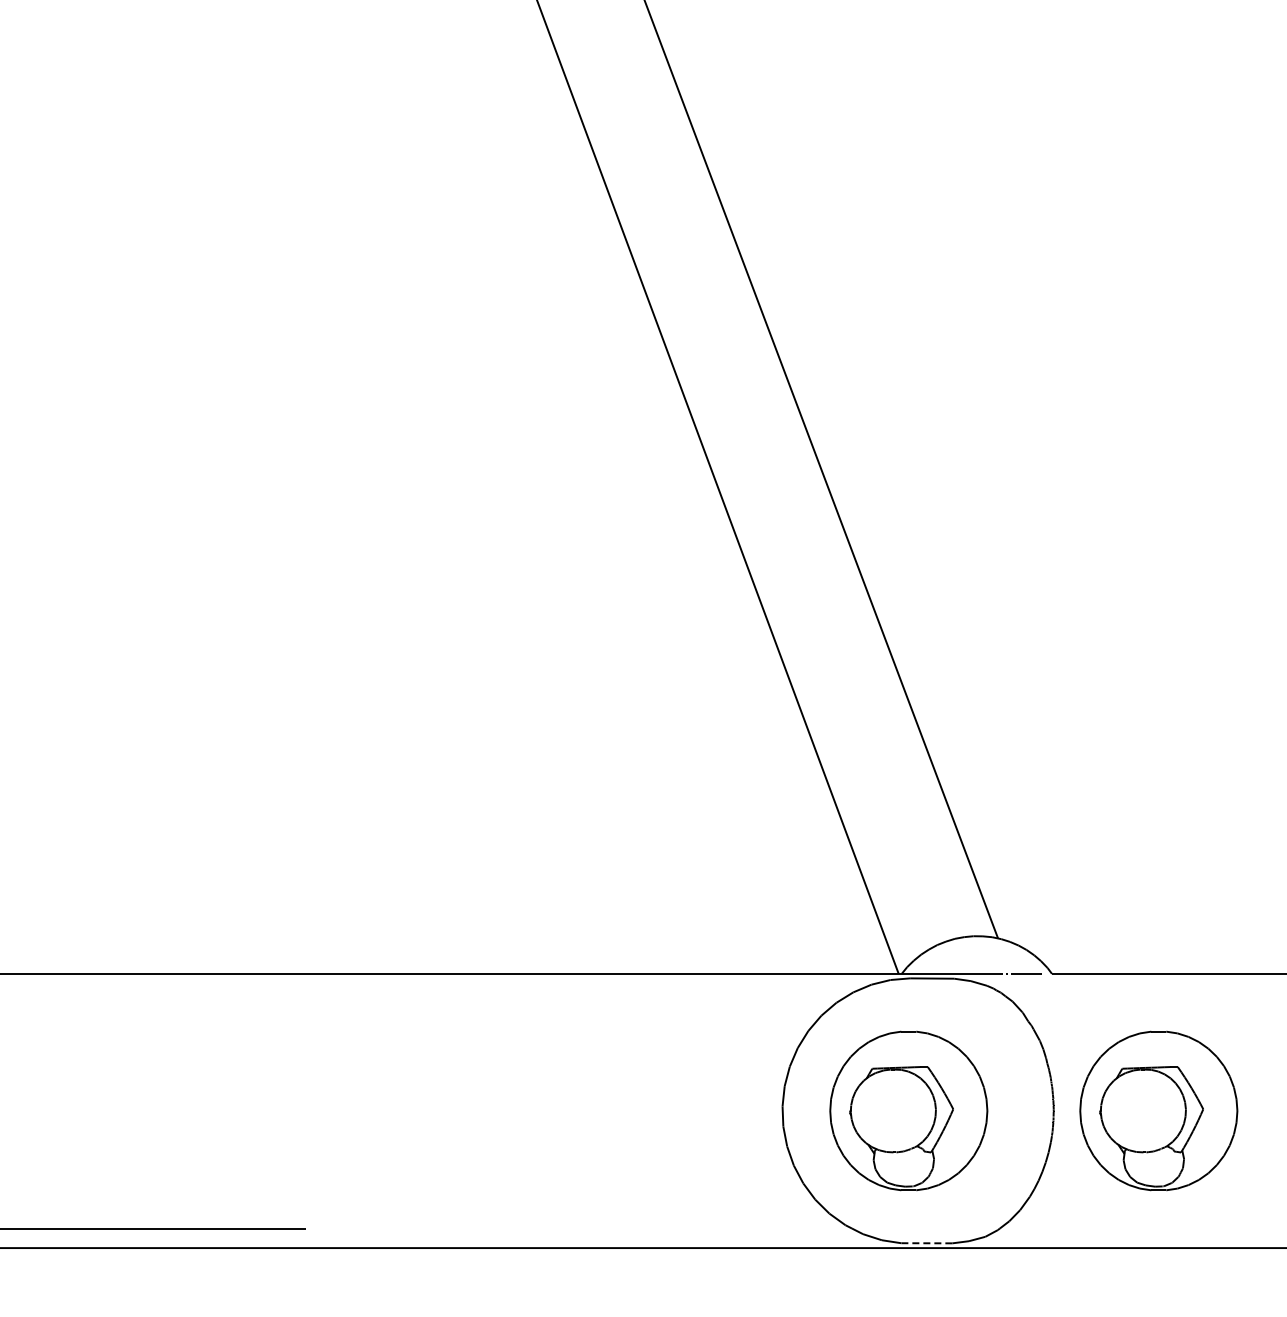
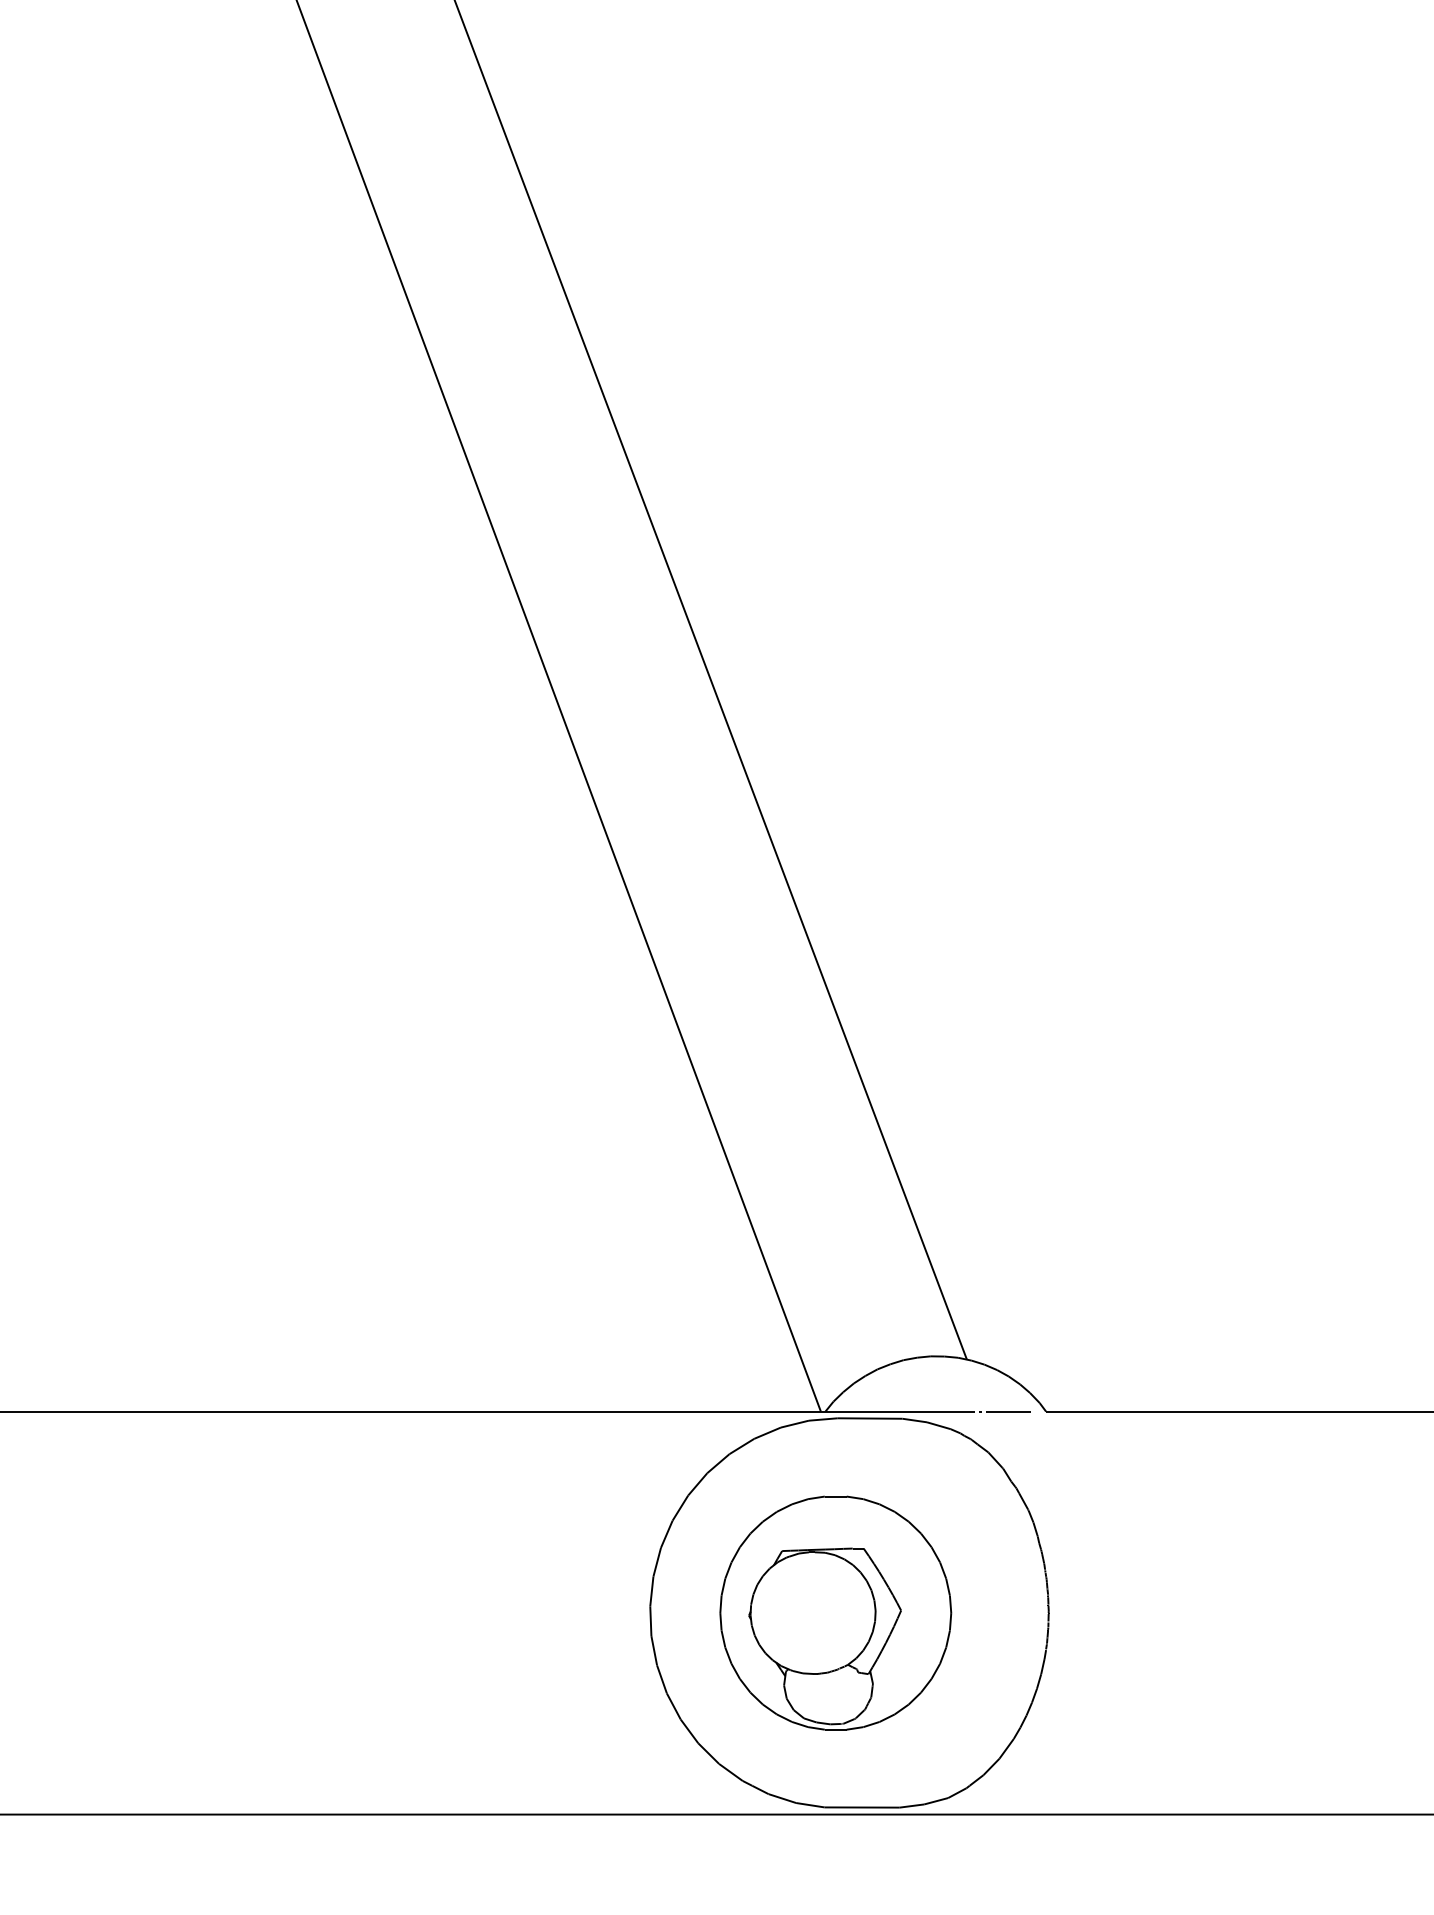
part: (1158, 1110) -> (1202, 1612), removed
line: (926, 1243) -> (861, 1807), dashed -> solid

